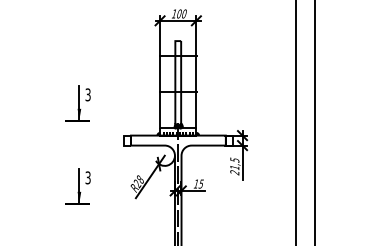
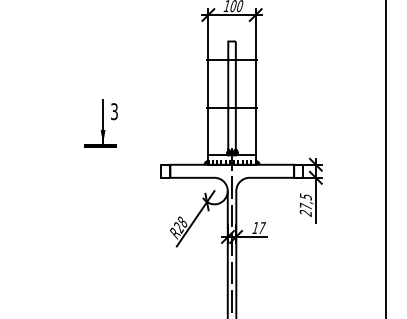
text: (234, 166) -> (305, 205), 21,5 -> 27,5
text: (201, 183) -> (262, 227), 15 -> 17
part: (77, 186) -> (100, 231), removed

